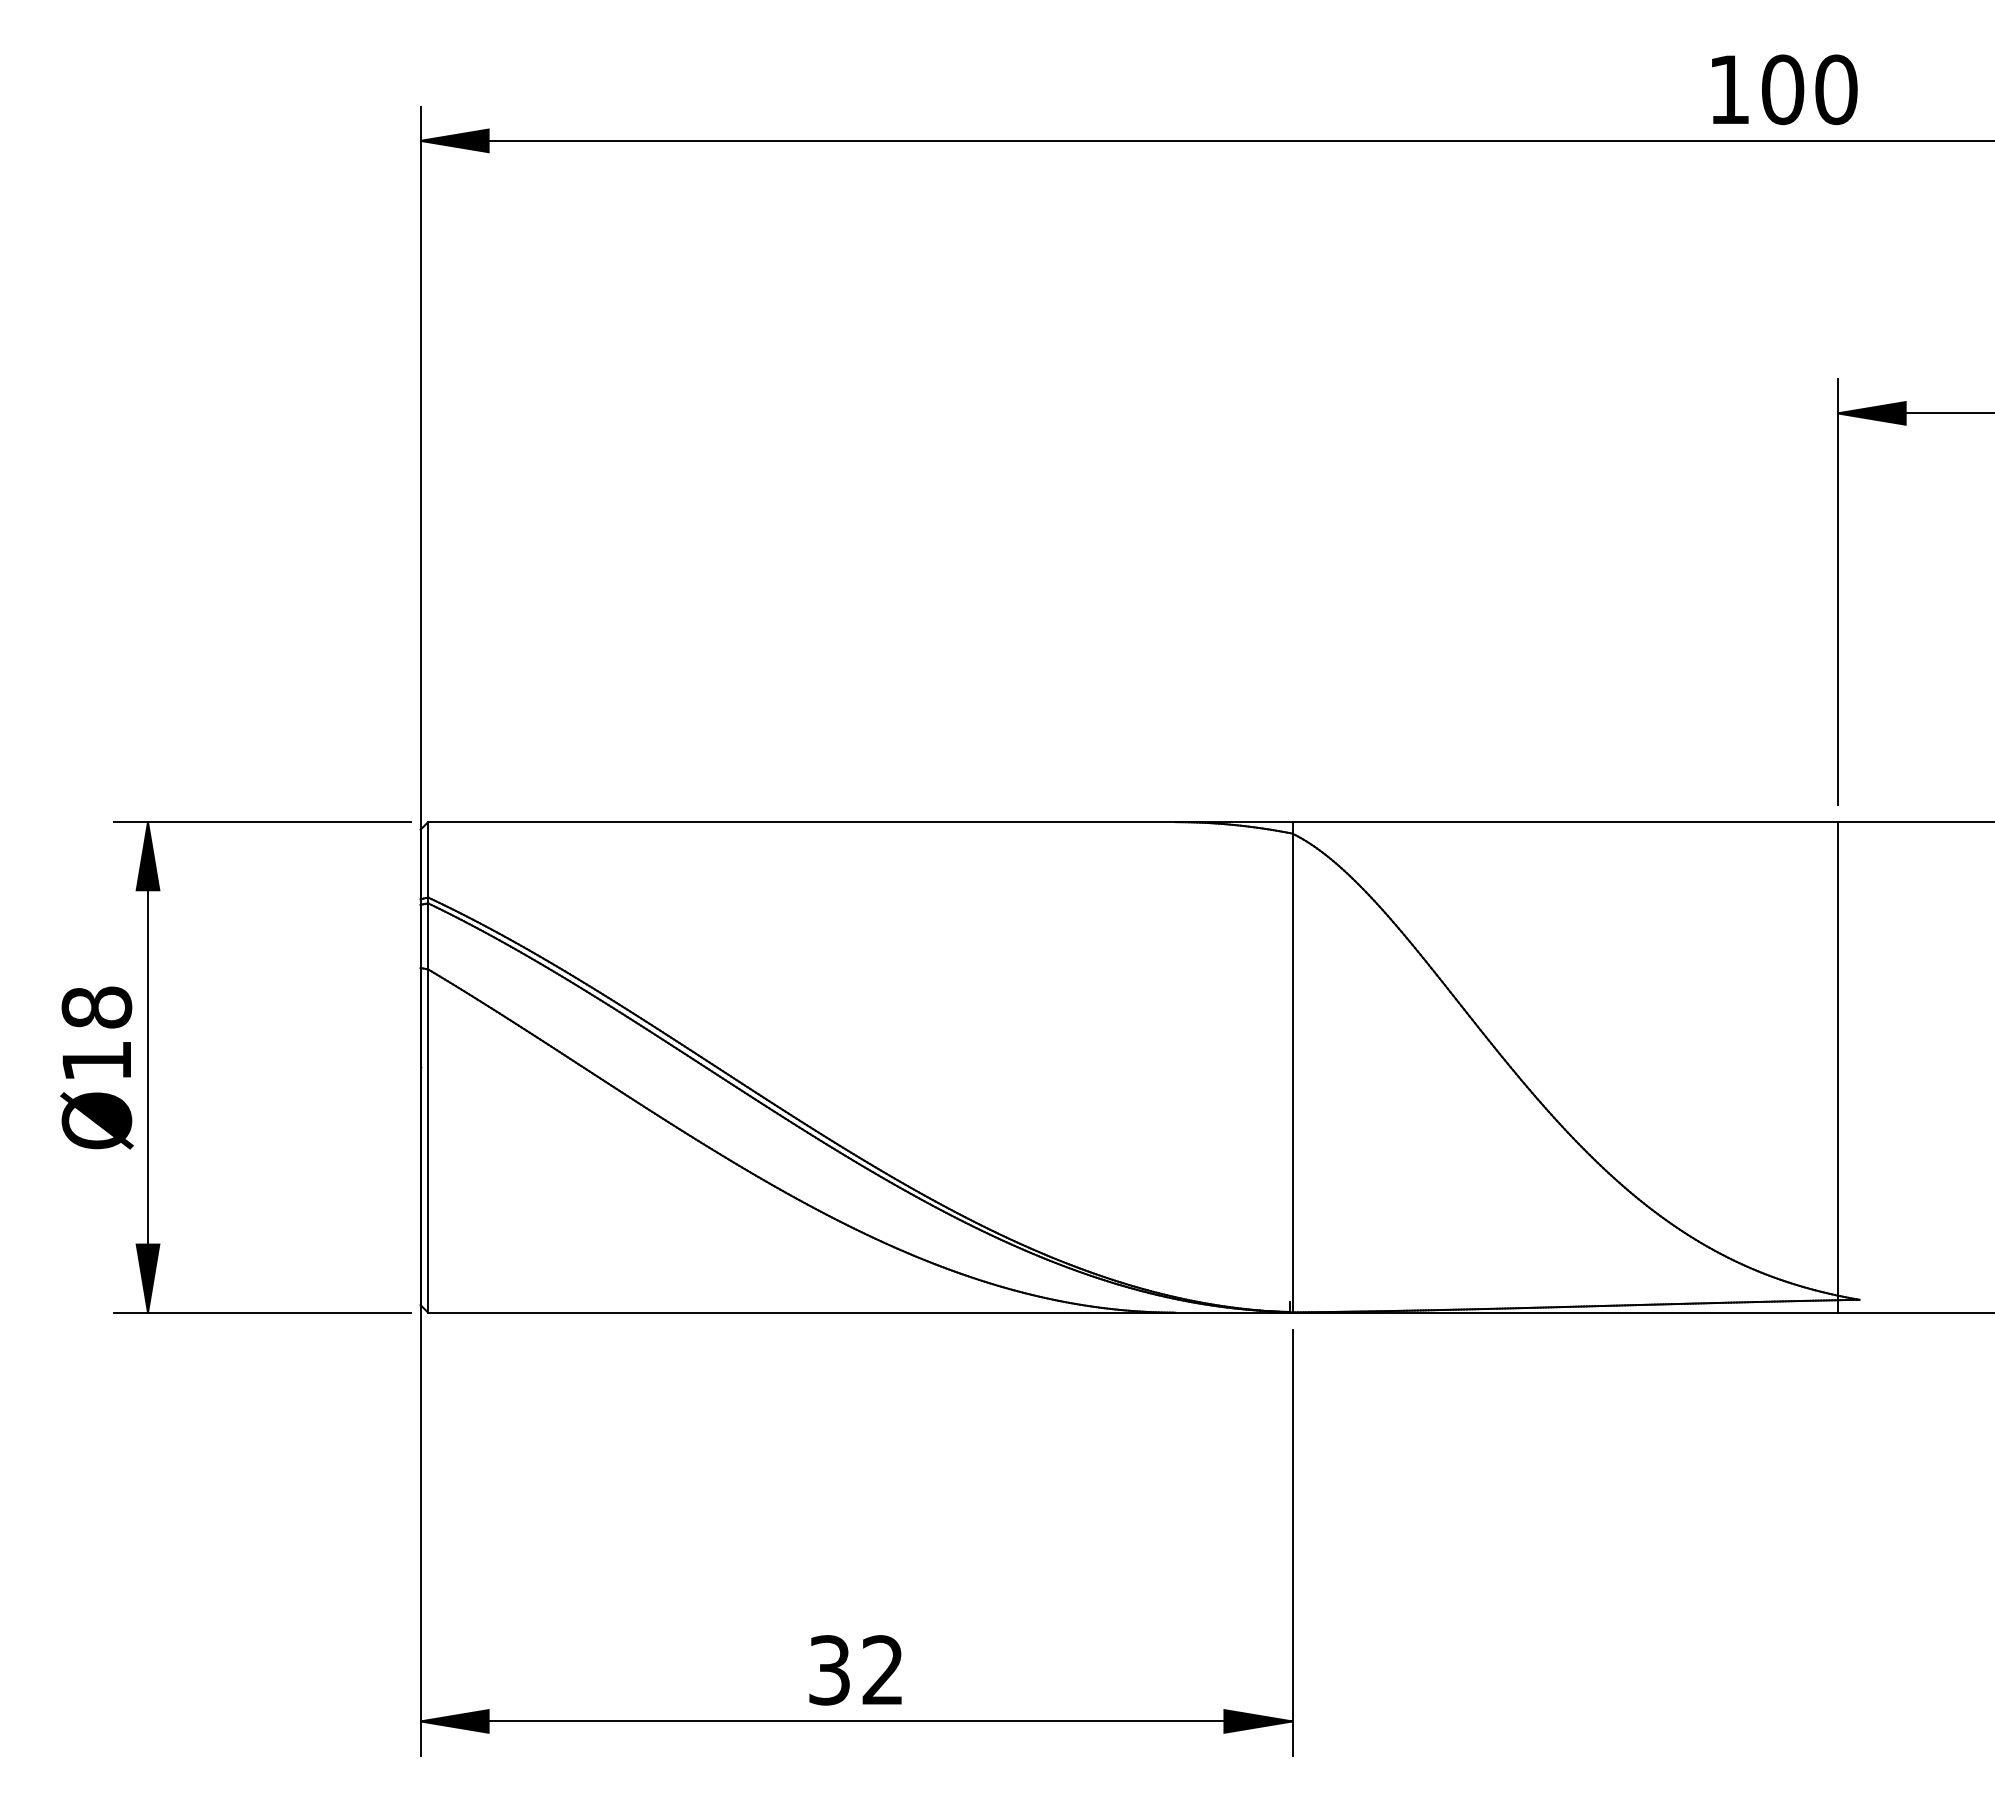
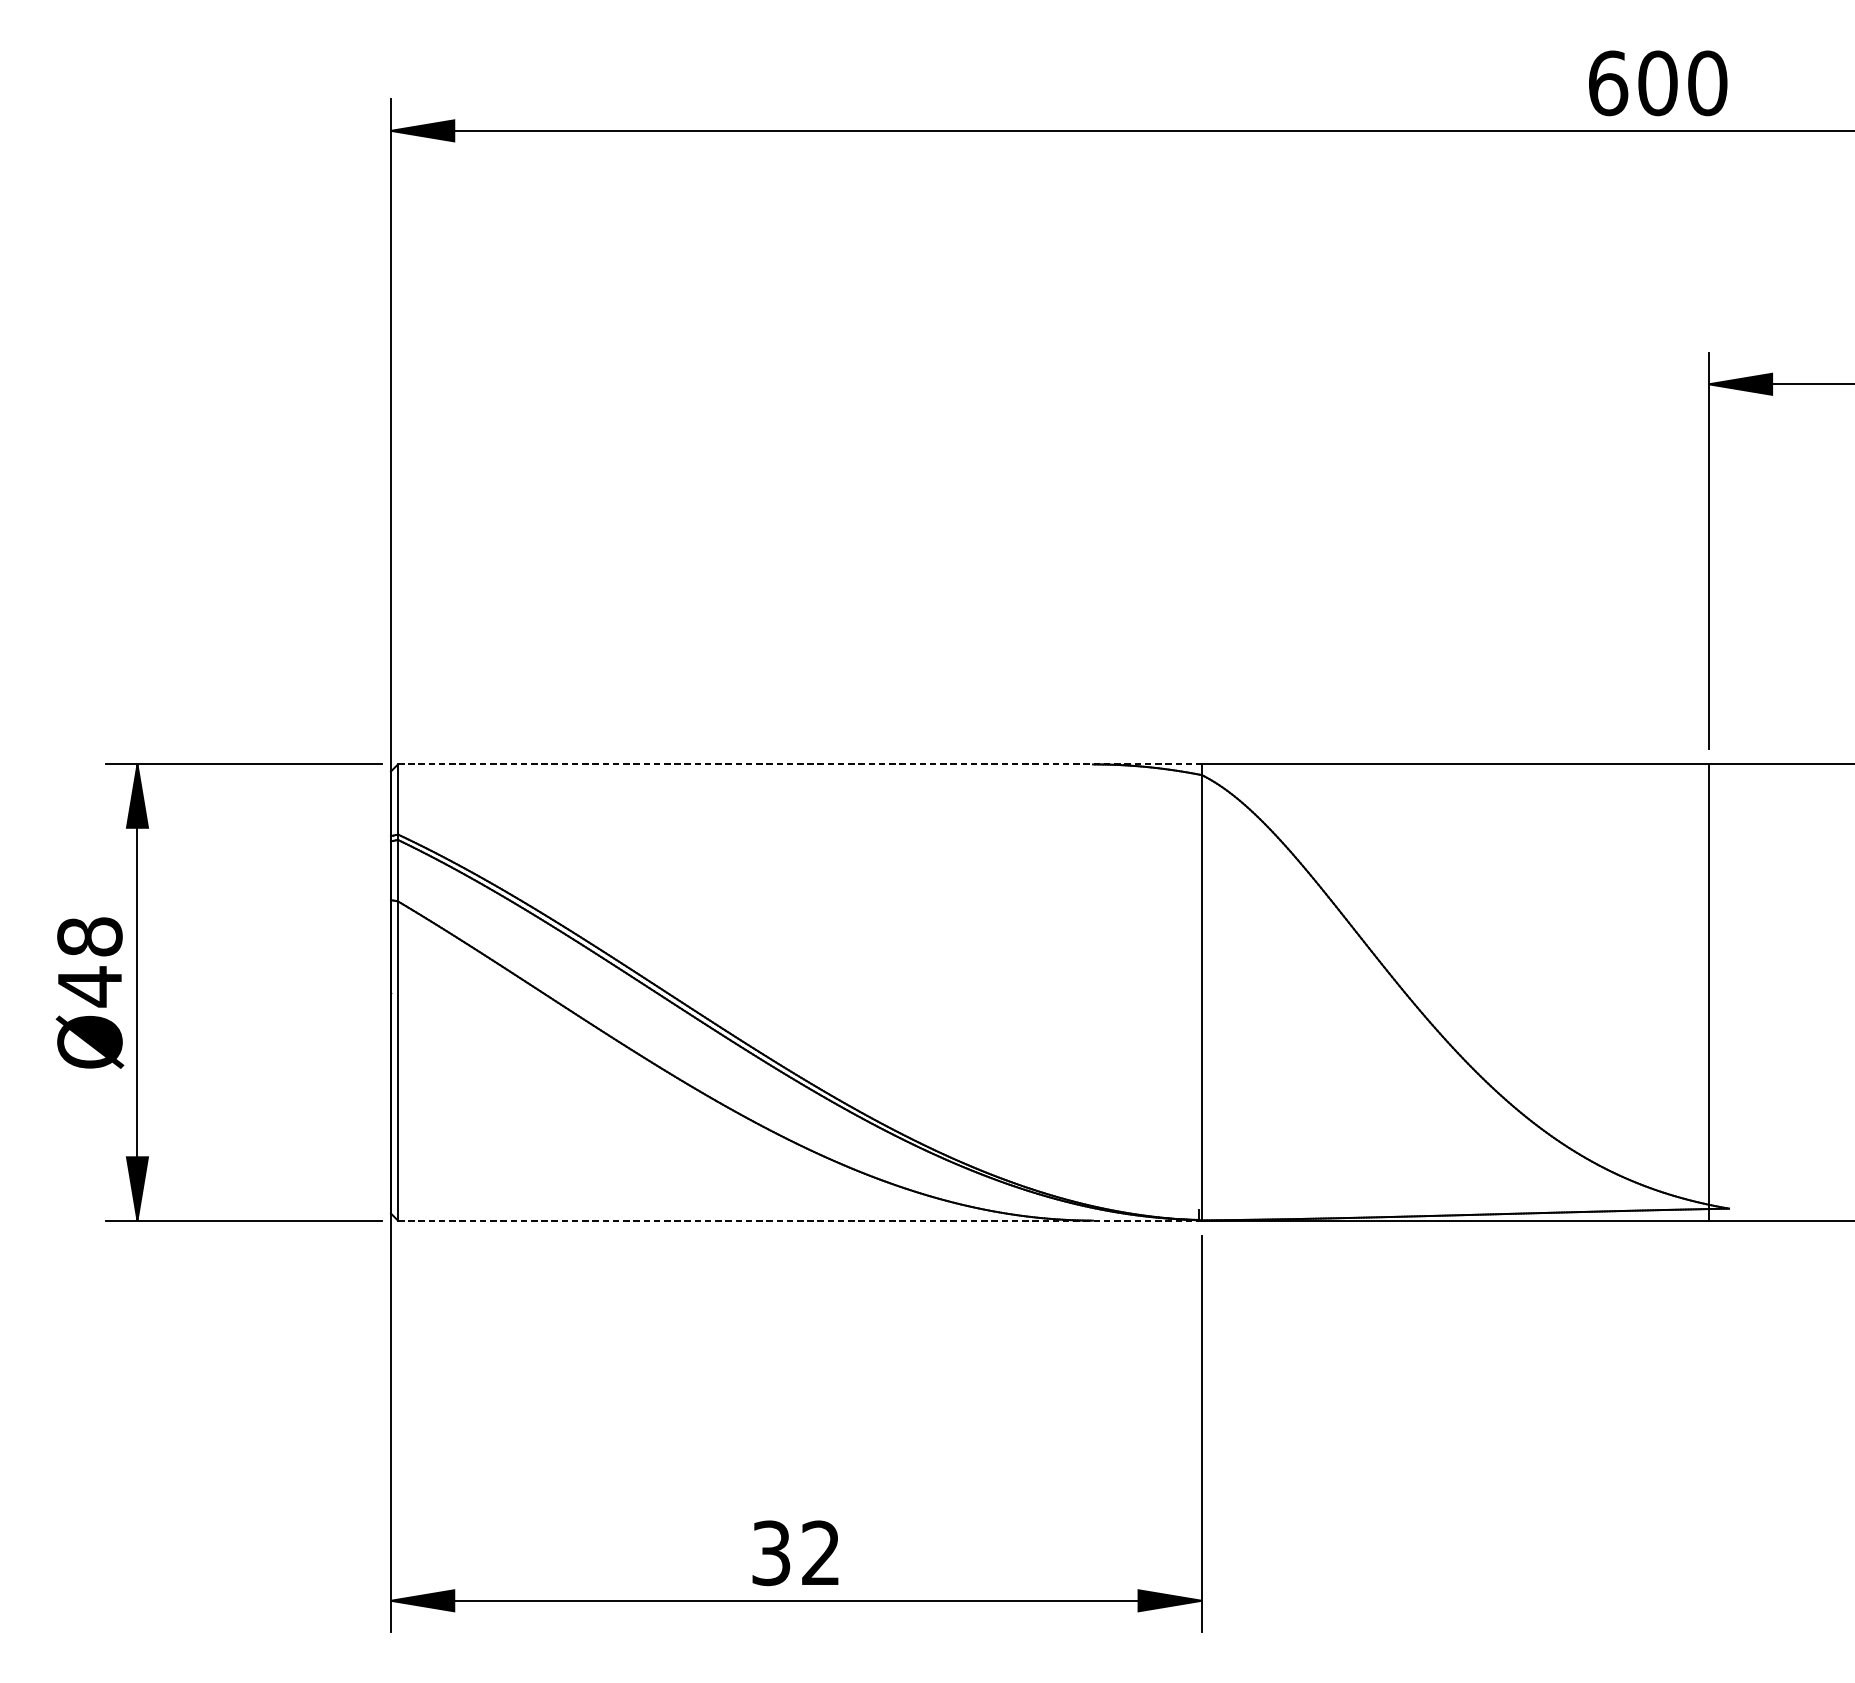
text: (1729, 89) -> (1608, 83), 100 -> 600
line: (860, 822) -> (800, 764), solid -> dashed
text: (96, 1061) -> (89, 987), Ø18 -> Ø48
line: (860, 1312) -> (800, 1220), solid -> dashed

